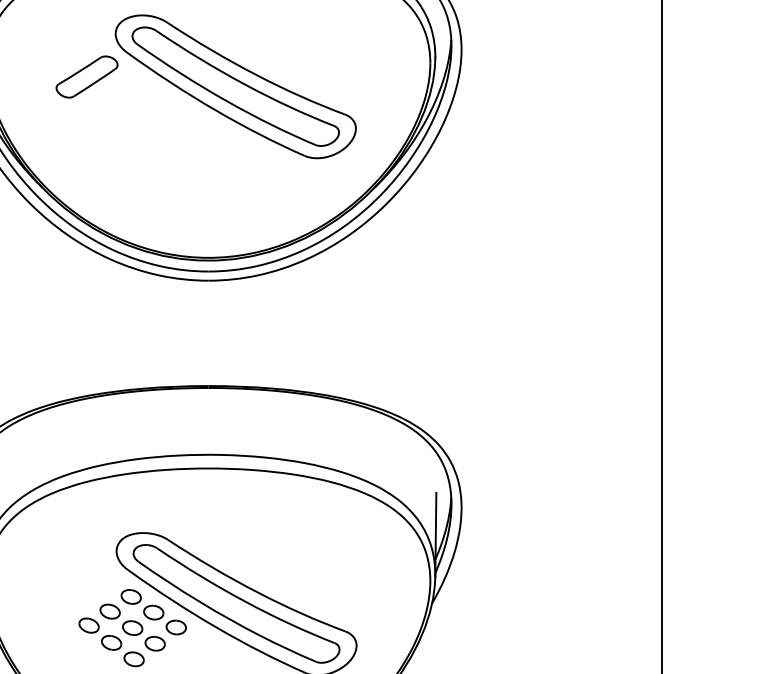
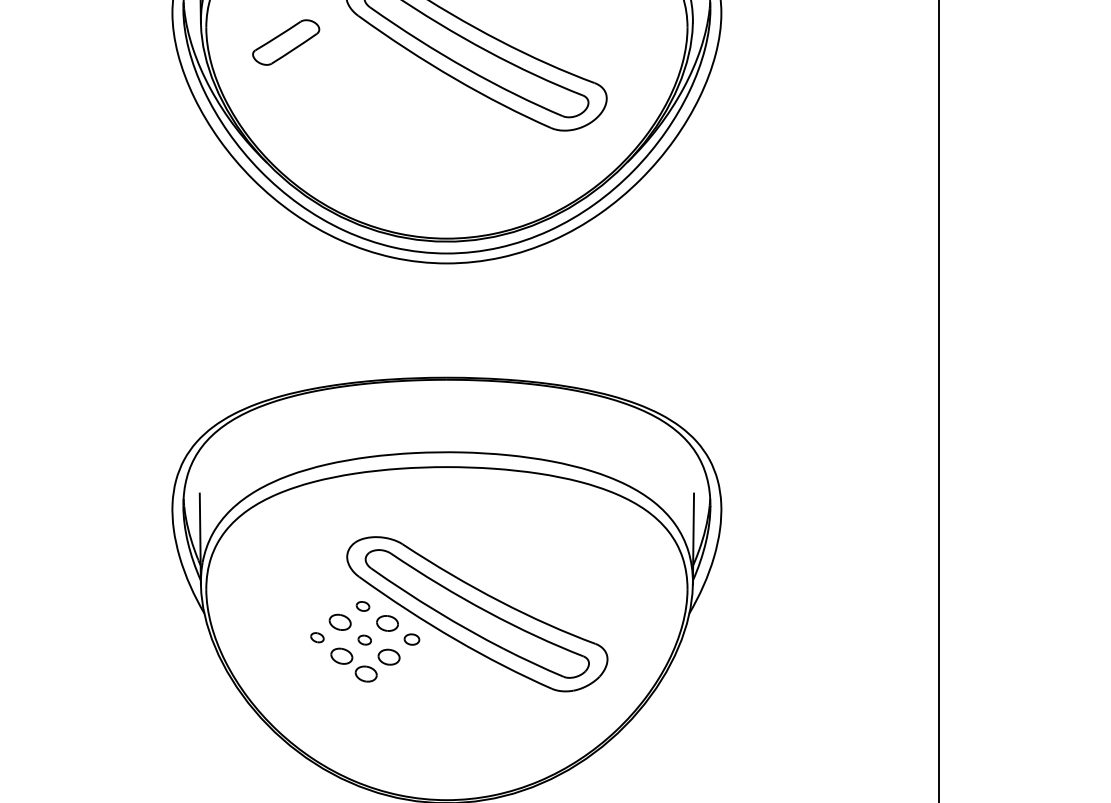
part: (87, 76) -> (286, 42), moved
part: (130, 597) -> (362, 606), size x0.6
part: (89, 625) -> (317, 637), size x0.6
part: (132, 627) -> (364, 639), size x0.6
part: (175, 627) -> (411, 639), size x0.7

